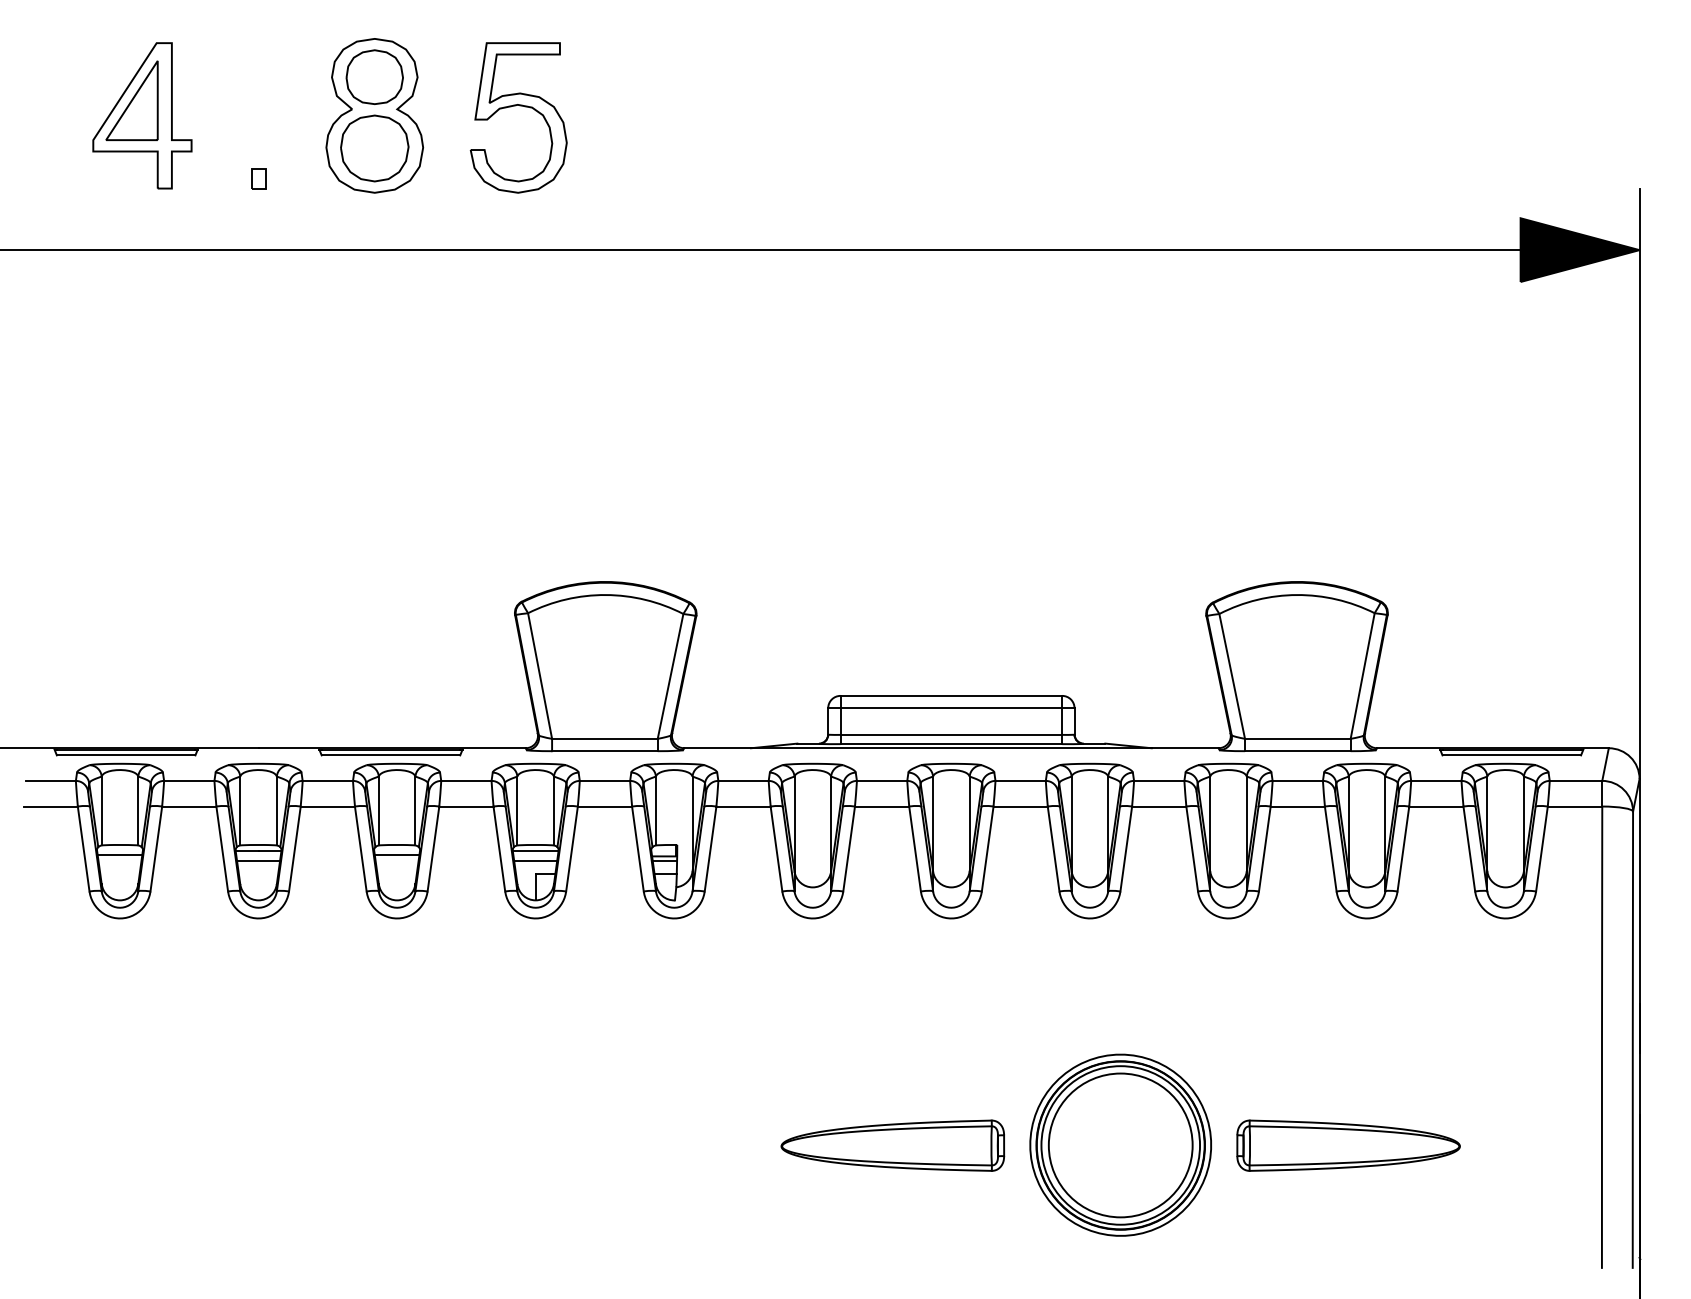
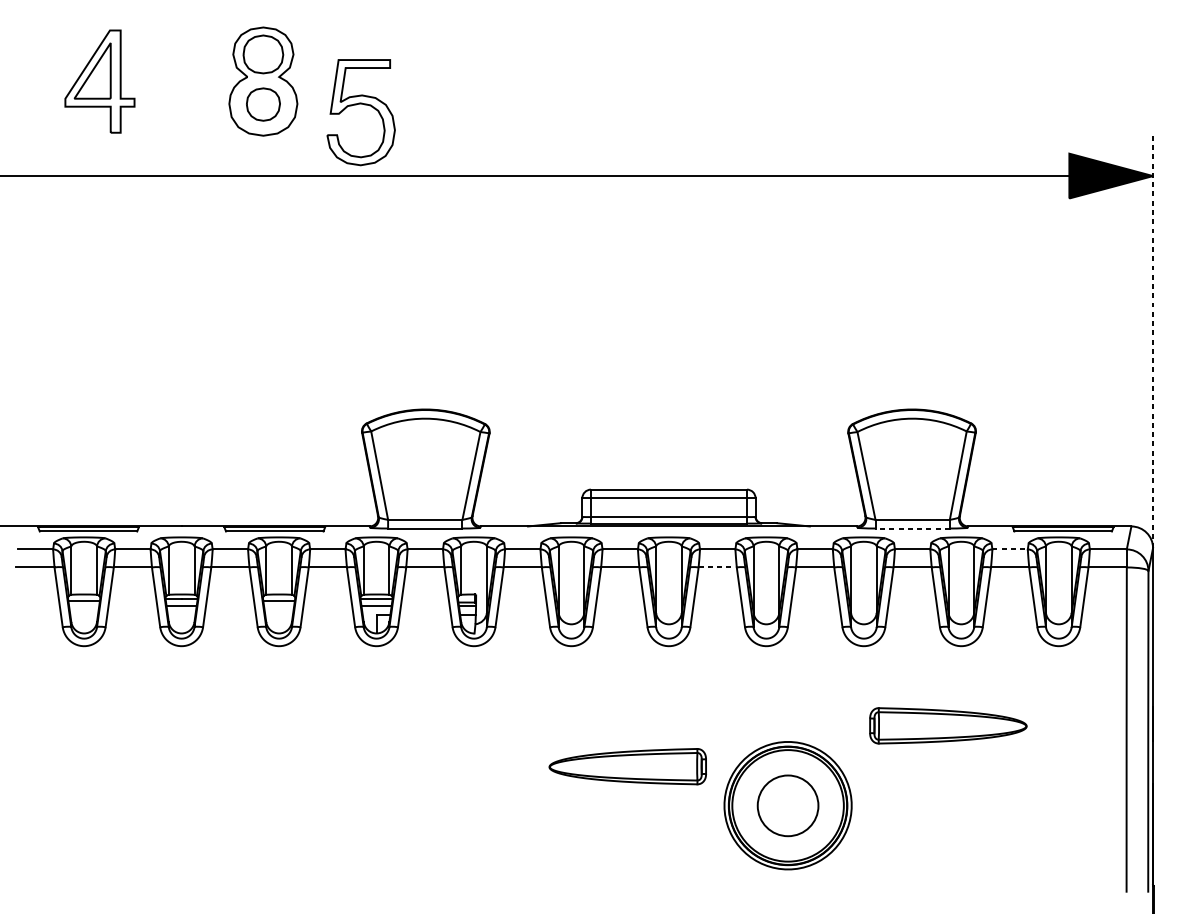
part: (519, 106) -> (361, 104), moved
part: (374, 148) -> (263, 104), size x0.7
part: (258, 178) -> (181, 125), removed
line: (1639, 483) -> (1152, 340), solid -> dashed
line: (1297, 751) -> (912, 528), solid -> dashed
line: (1436, 780) -> (1010, 549), solid -> dashed
line: (1021, 806) -> (718, 567), solid -> dashed
part: (892, 1145) -> (627, 766), moved
circle: (1120, 1145) -> (787, 805), size x0.6
part: (1348, 1145) -> (948, 725), moved

